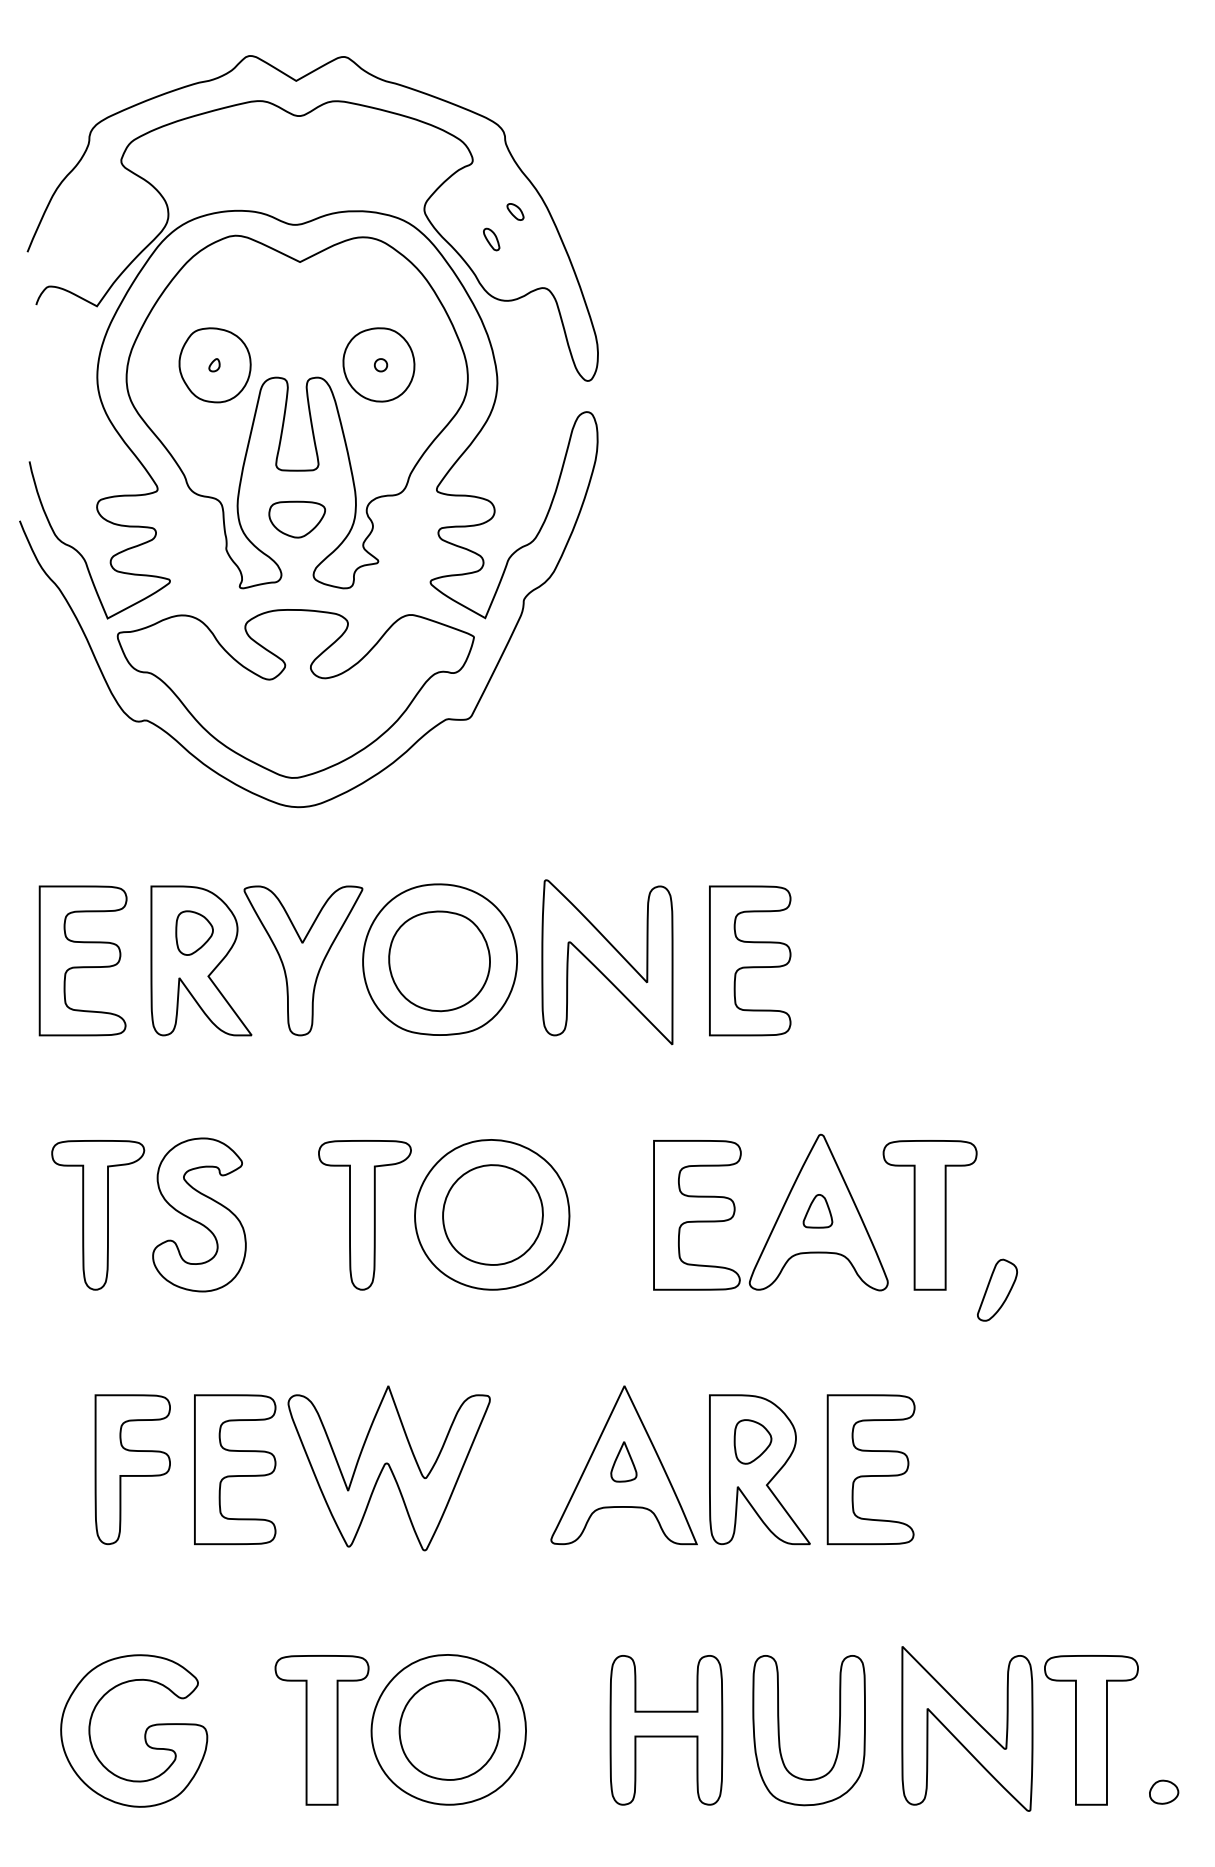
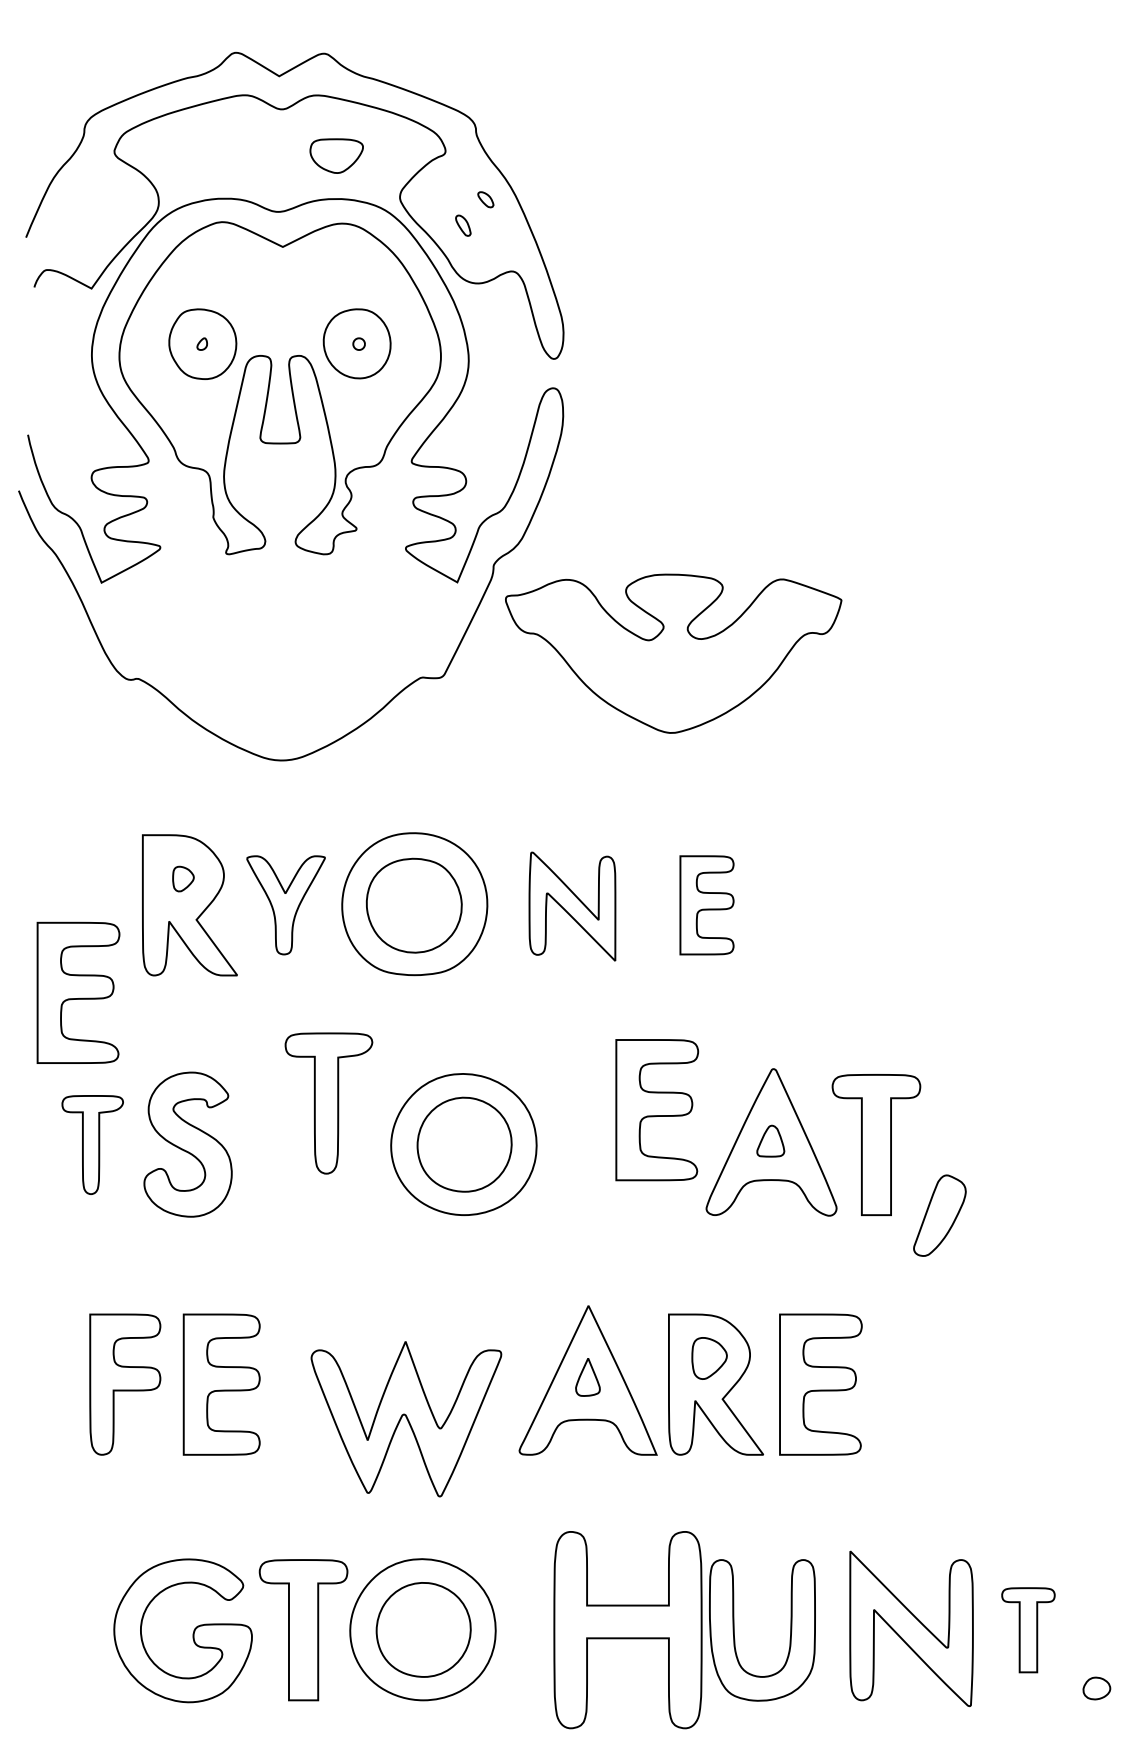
part: (296, 519) -> (336, 155), moved
part: (295, 693) -> (673, 653), moved
part: (194, 932) -> (183, 878), size x0.6
part: (82, 960) -> (77, 992), moved
part: (303, 960) -> (286, 904), size x0.7
part: (750, 960) -> (707, 904), size x0.7
part: (607, 962) -> (572, 906), size x0.7
part: (98, 1215) -> (92, 1145), size x0.7
part: (364, 1215) -> (328, 1103), moved
part: (697, 1215) -> (657, 1110), moved
part: (997, 1289) -> (939, 1214), size x1.4
part: (388, 1468) -> (405, 1419), moved
part: (666, 1730) -> (628, 1630), size x1.4
part: (1091, 1730) -> (1028, 1630), size x0.6
part: (144, 1732) -> (192, 1632), moved

